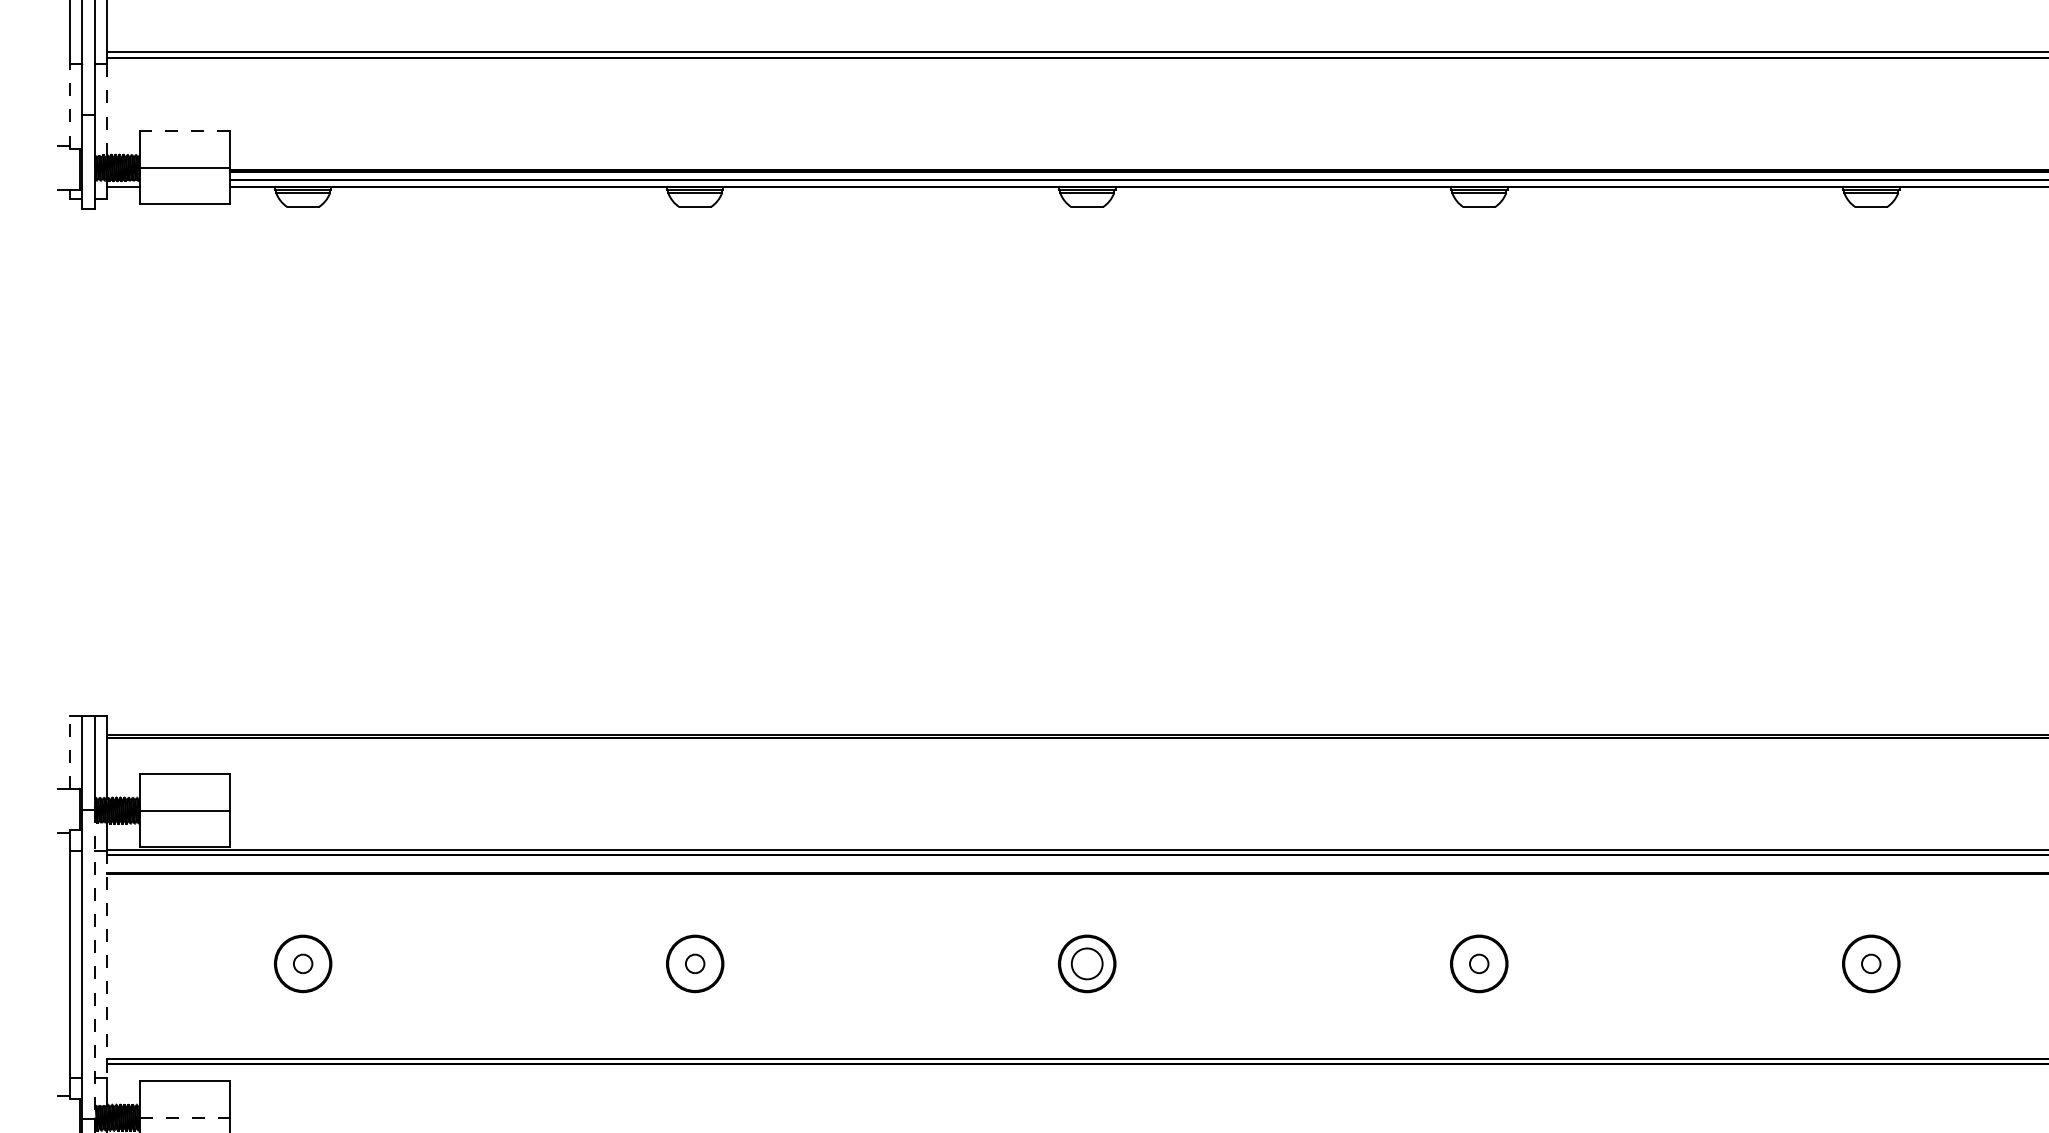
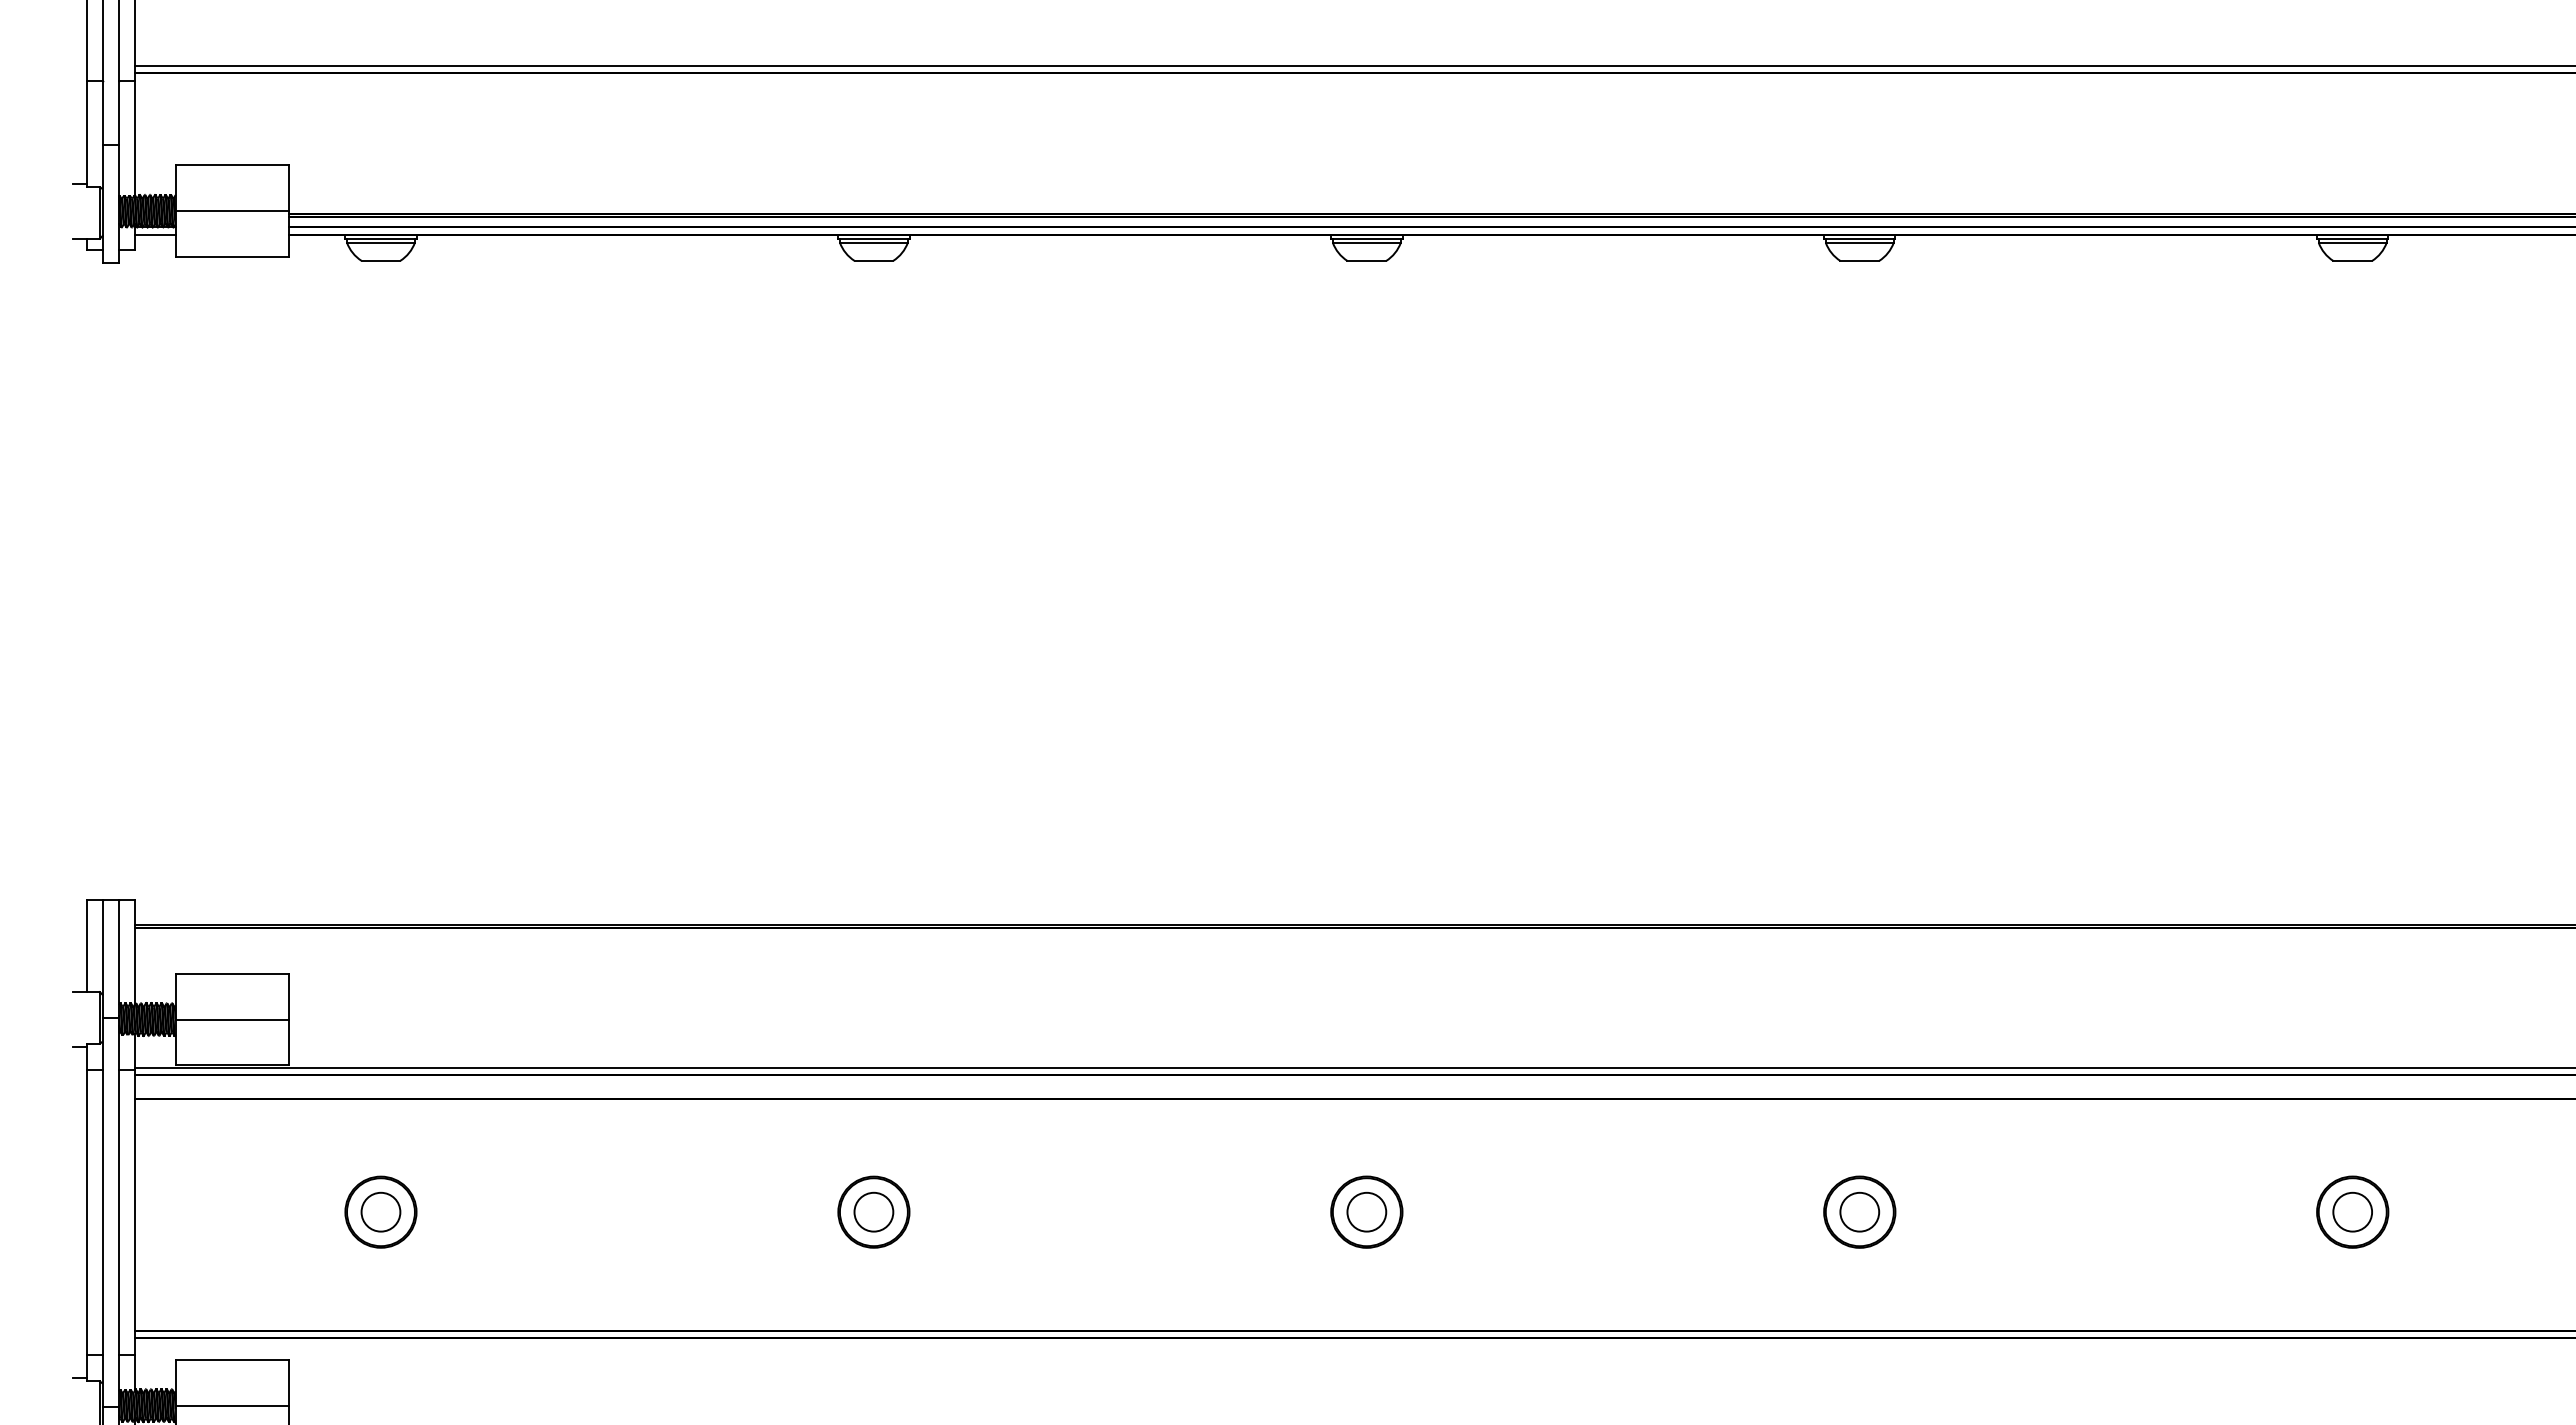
line: (69, 106) -> (87, 133), dashed -> solid
line: (107, 109) -> (134, 138), dashed -> solid
line: (185, 131) -> (232, 165), dashed -> solid
line: (69, 752) -> (87, 946), dashed -> solid
circle: (302, 963) -> (380, 1211), size x1.67
circle: (694, 963) -> (873, 1211), size x1.67
circle: (1479, 963) -> (1859, 1211), size x1.67
circle: (1871, 963) -> (2352, 1211), size x1.67
line: (95, 964) -> (119, 1213), dashed -> solid
line: (107, 964) -> (134, 1212), dashed -> solid
line: (185, 1117) -> (232, 1405), dashed -> solid

